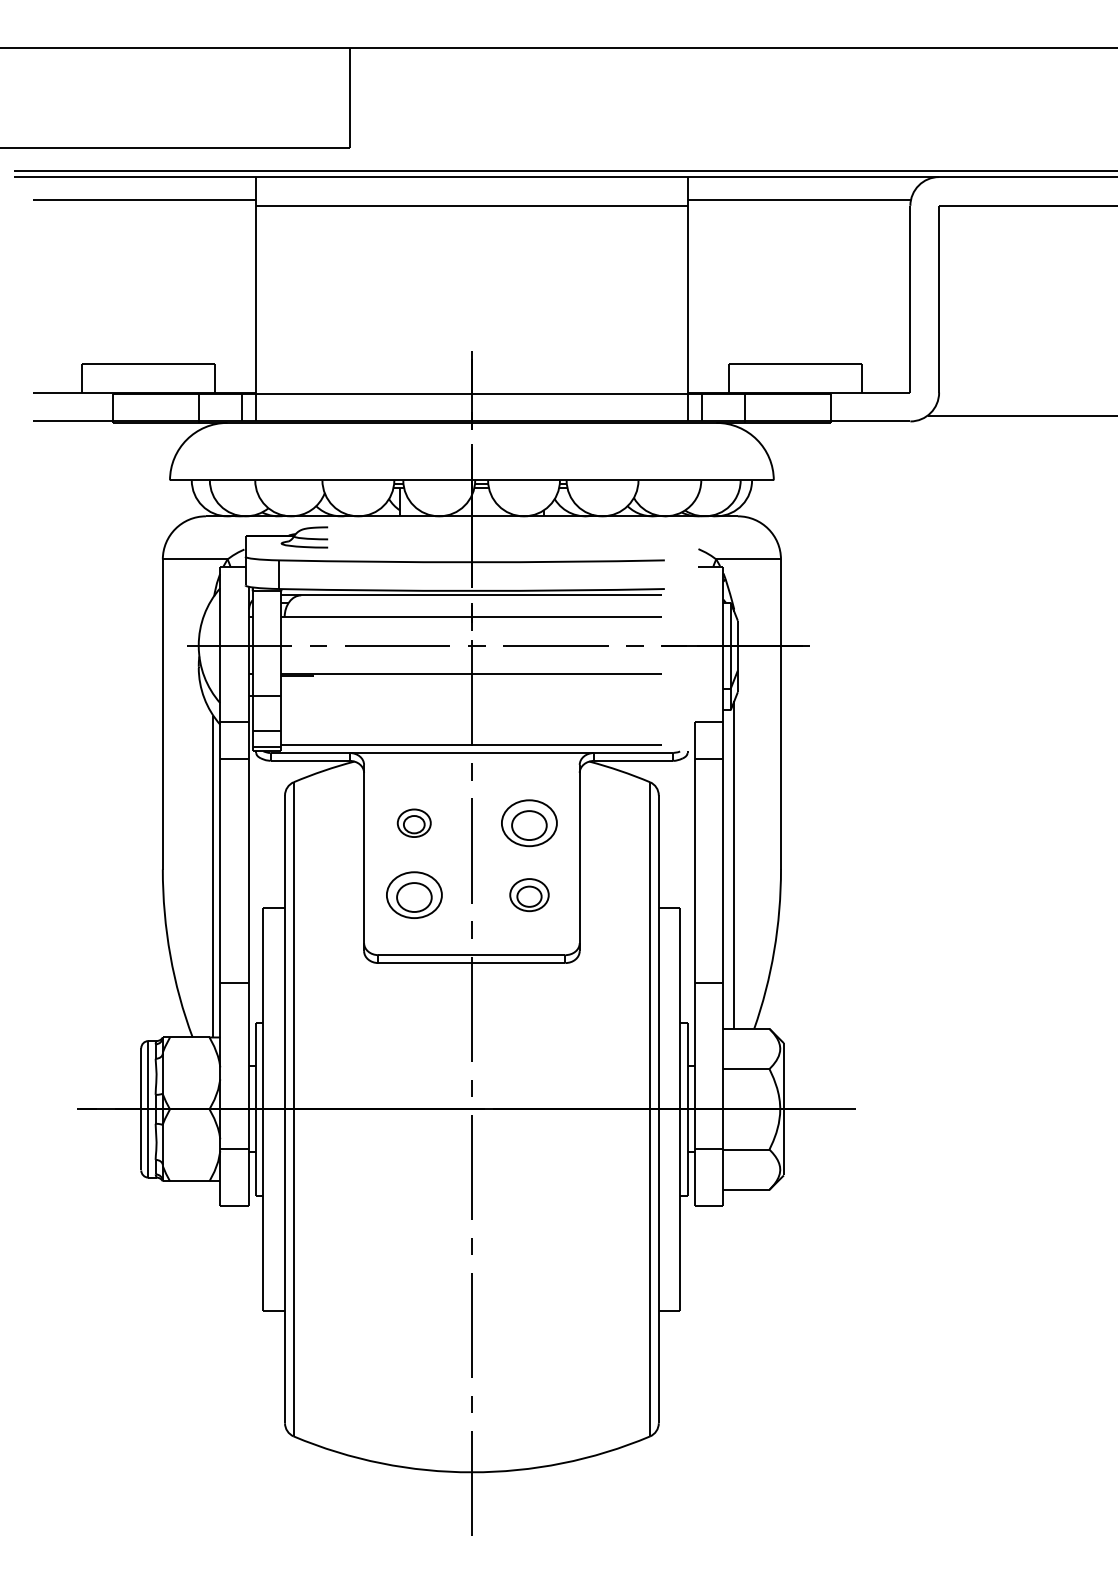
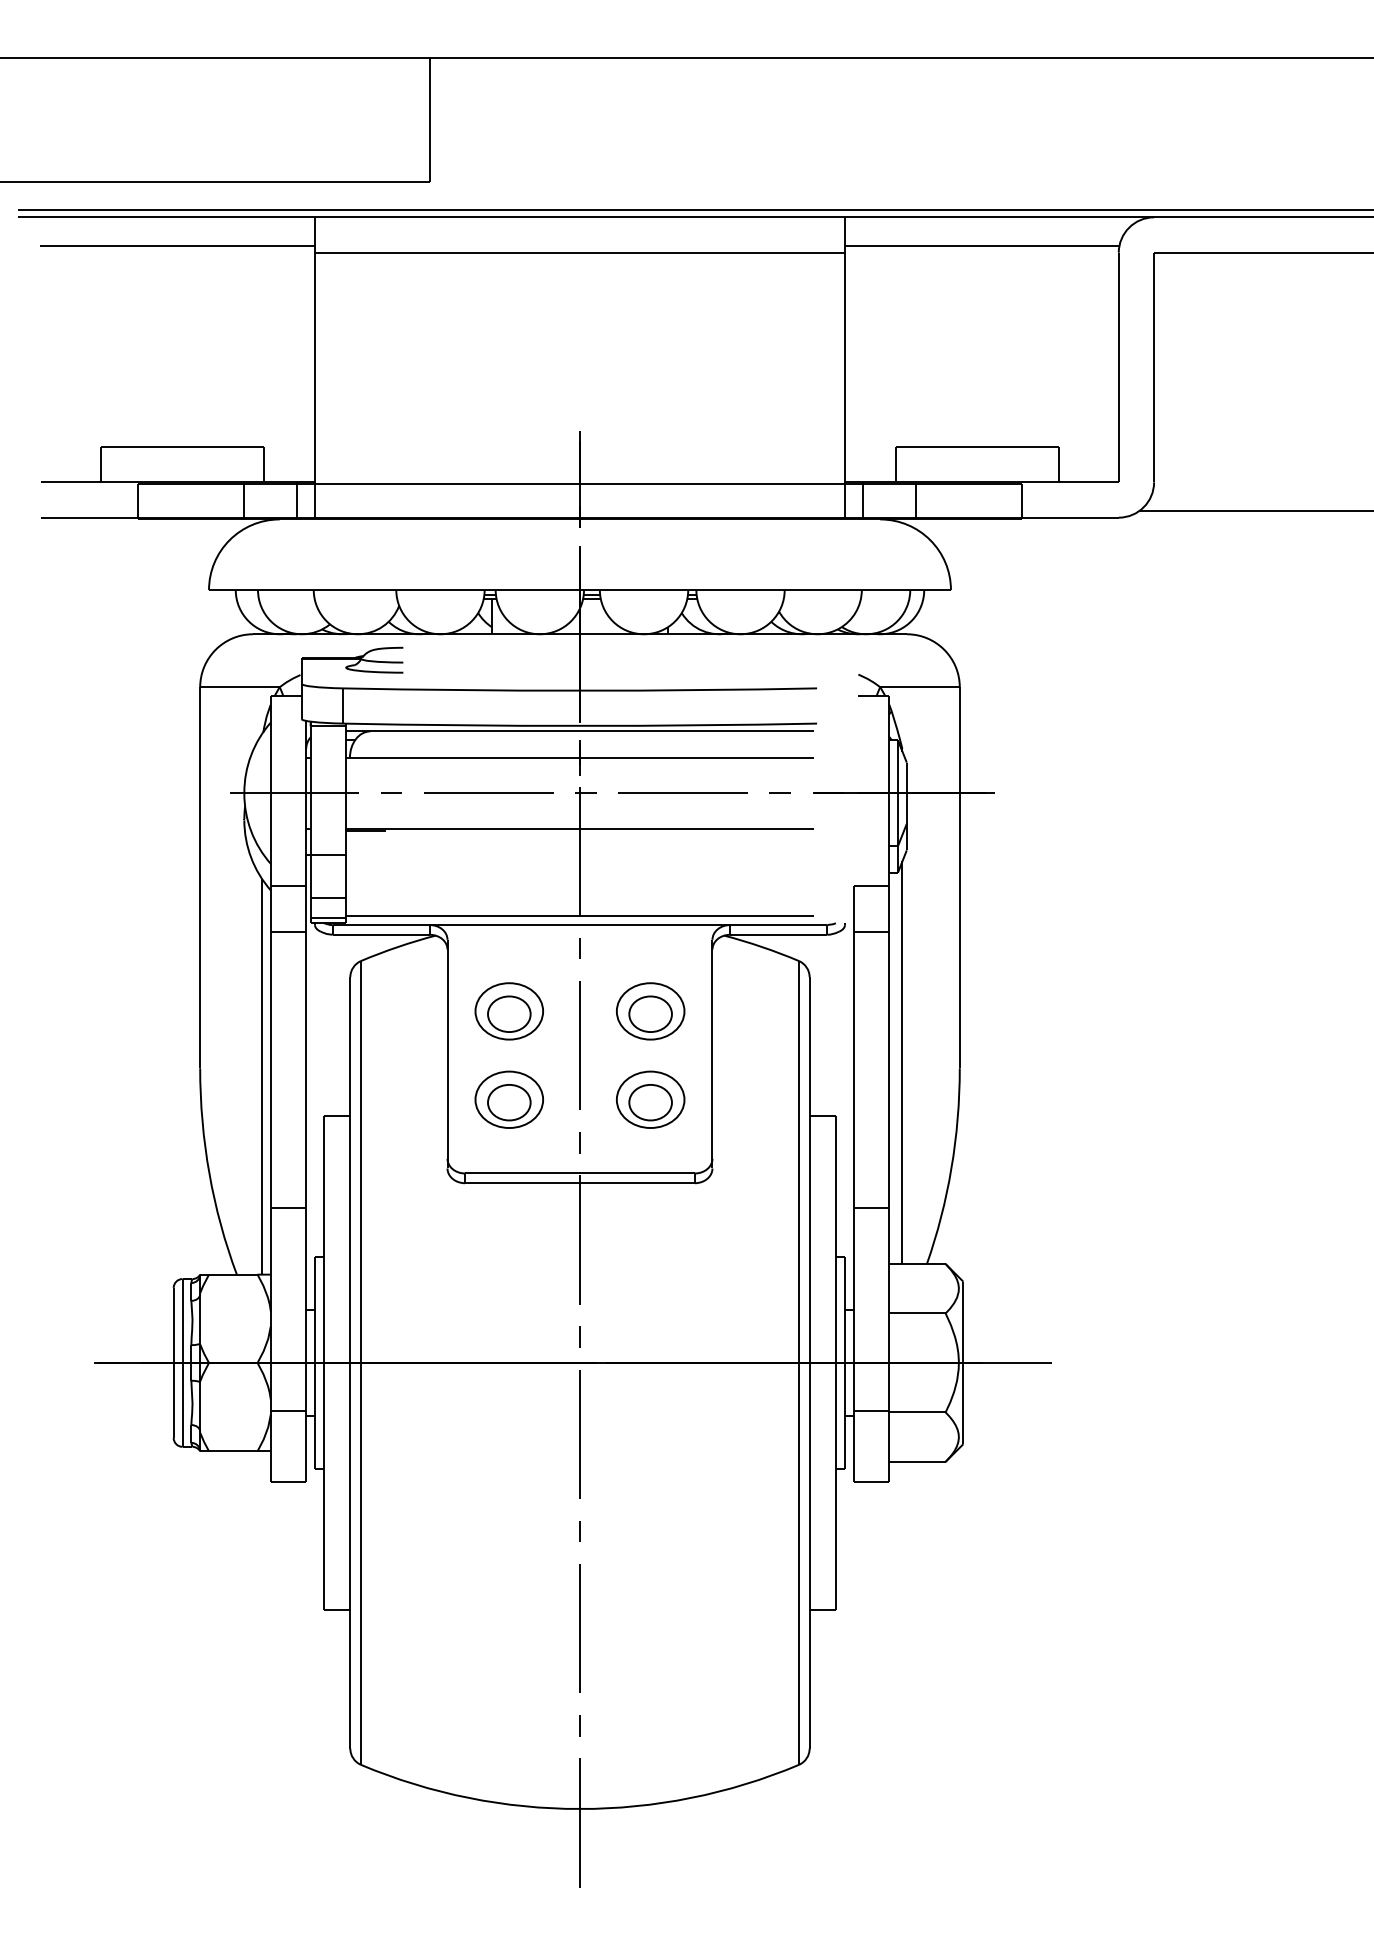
part: (413, 823) -> (508, 1011), size x1.67
part: (529, 894) -> (650, 1099), size x1.43

